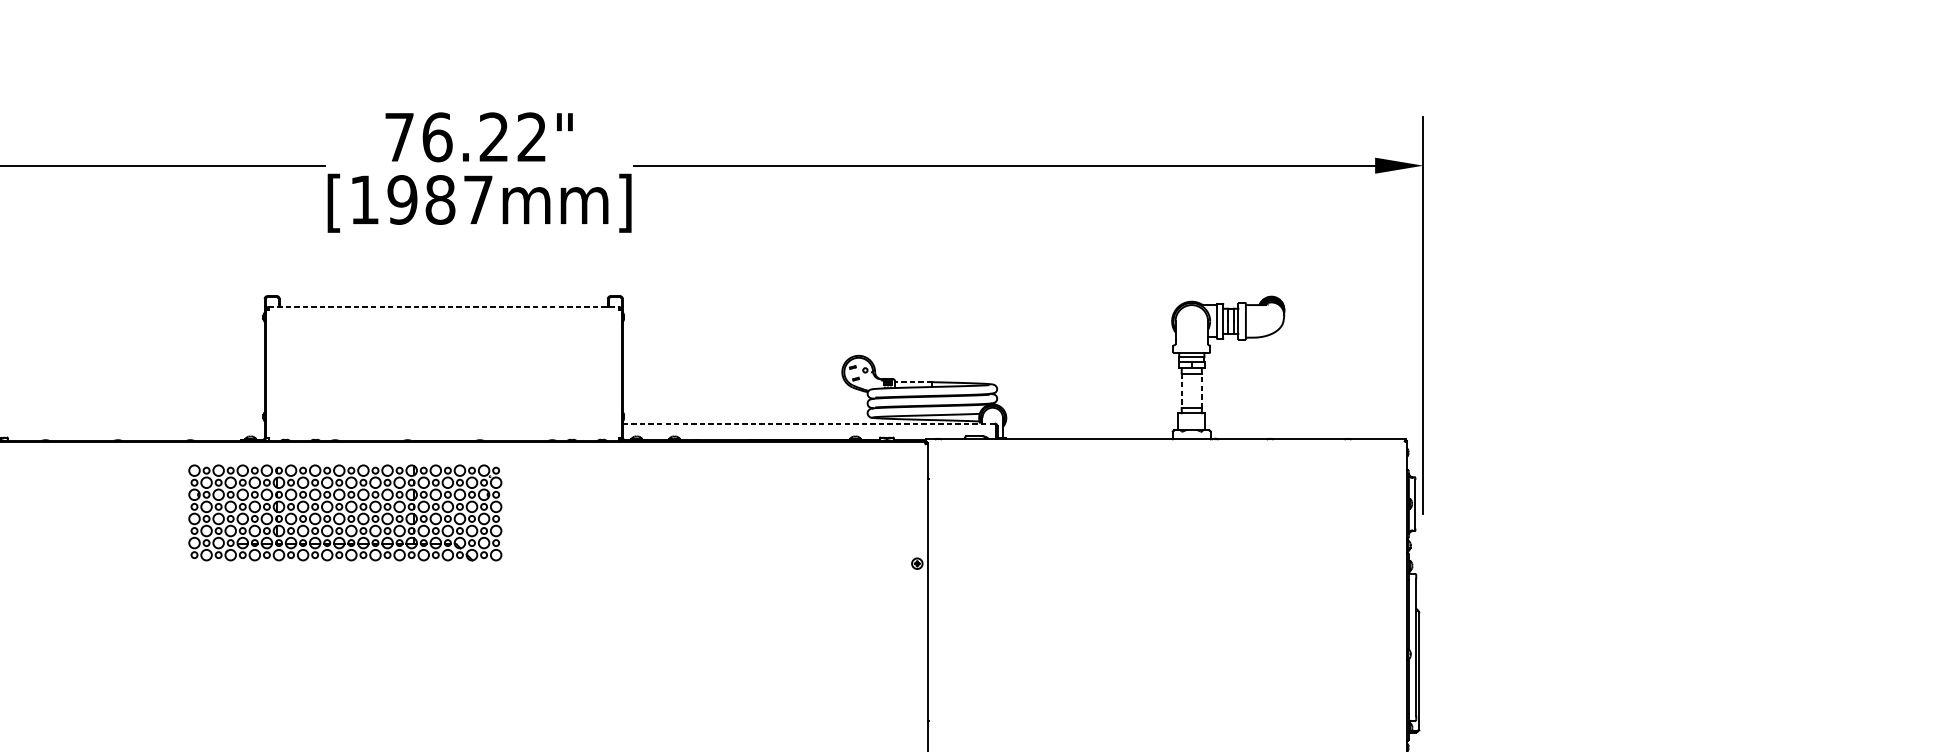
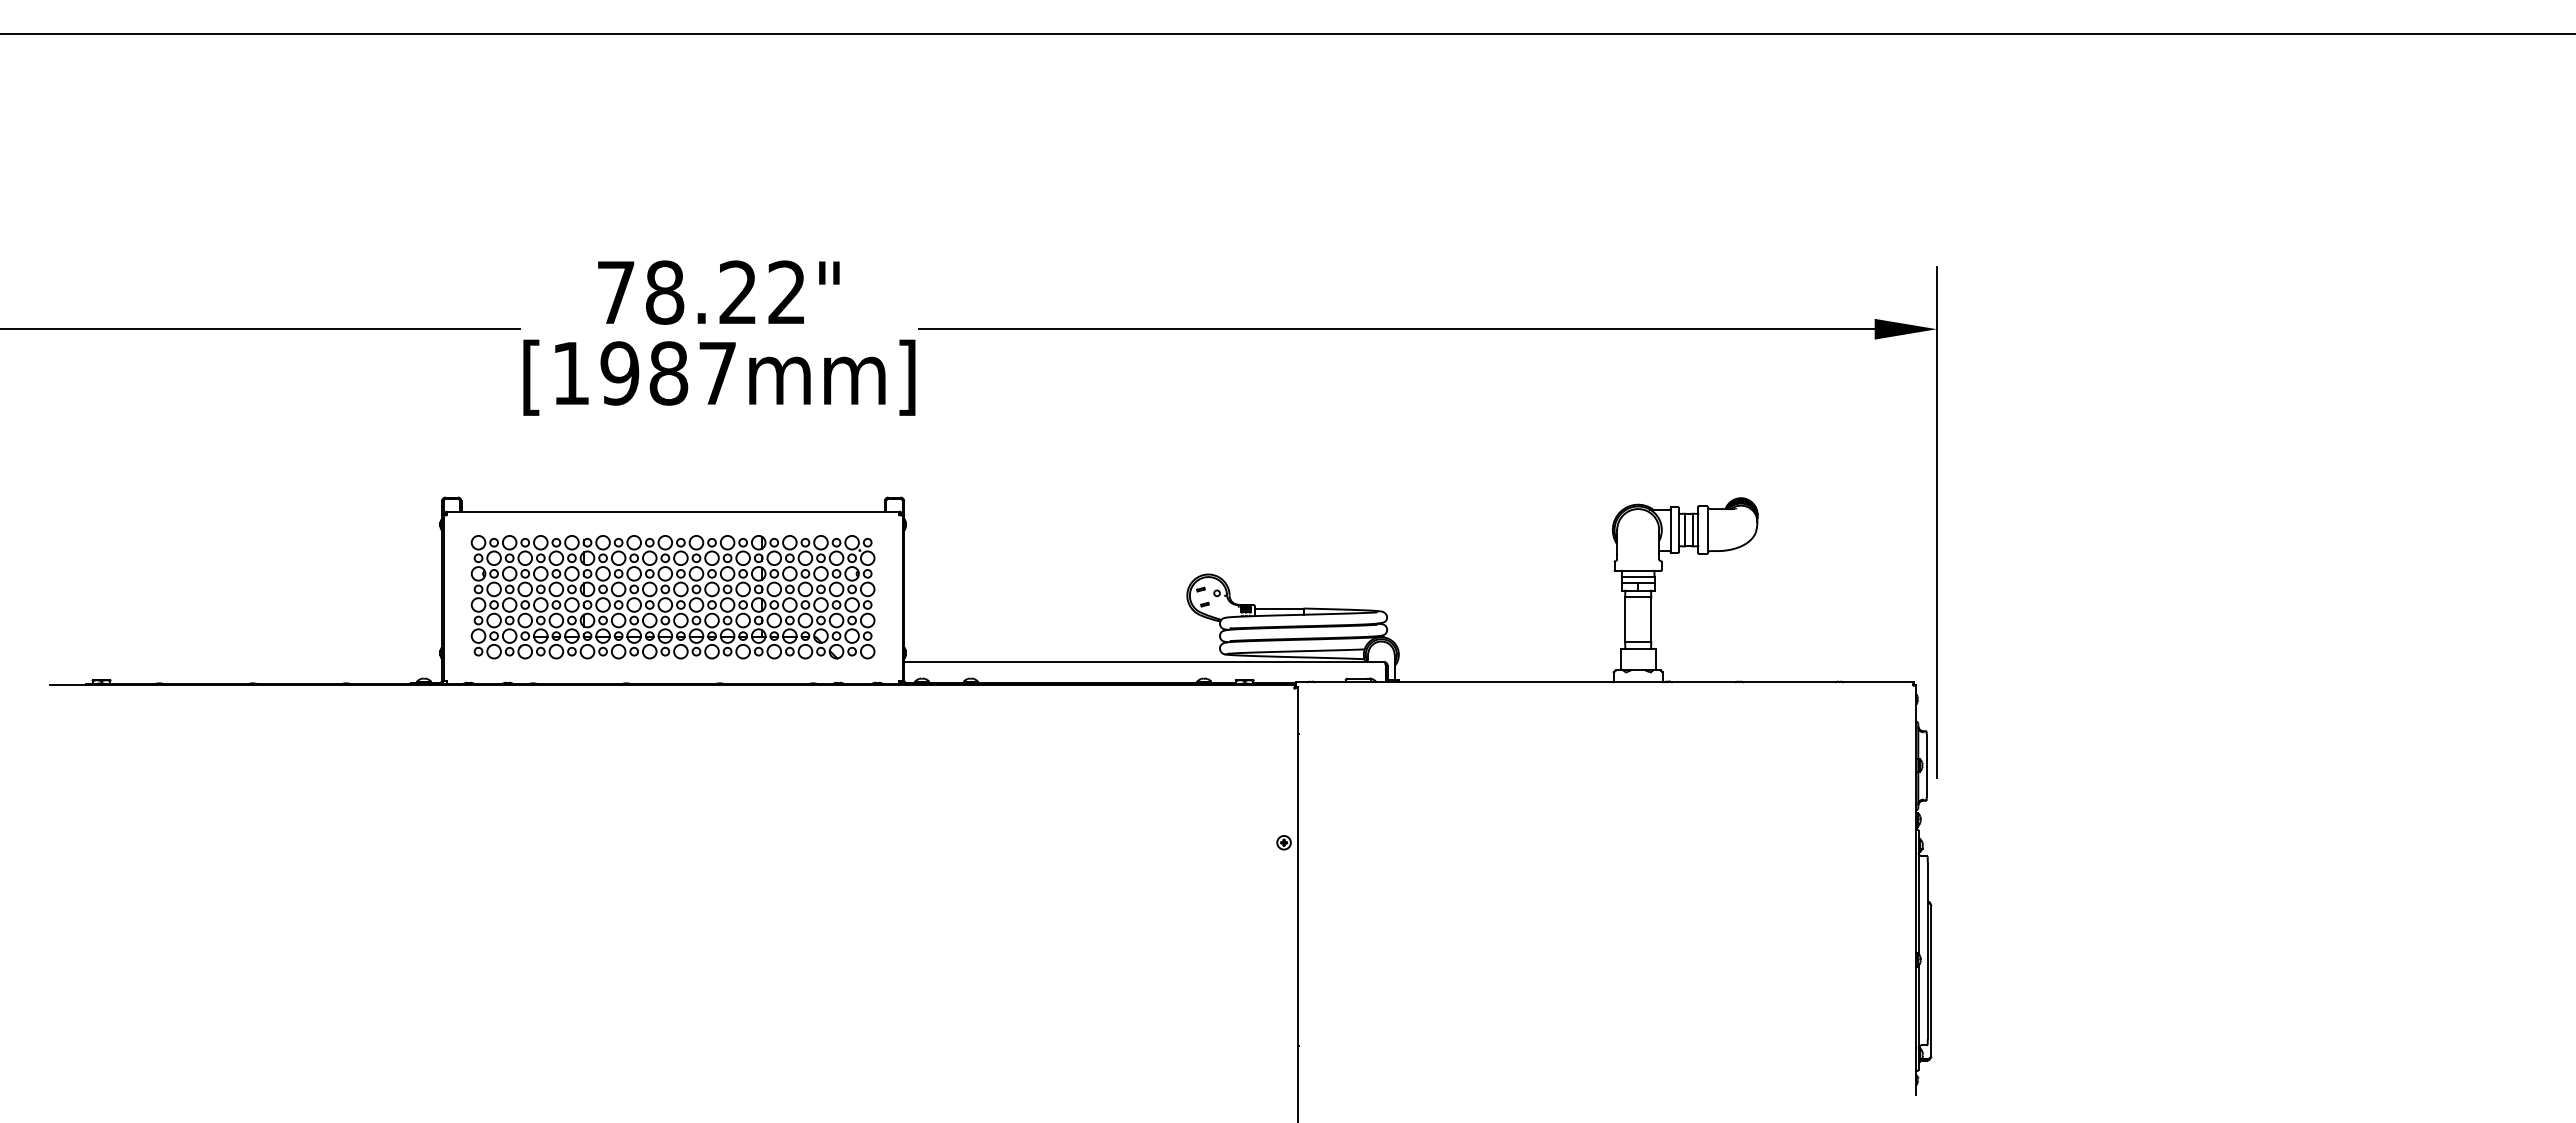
text: (437, 137) -> (665, 292), 76.22" -> 78.22"
line: (444, 306) -> (673, 511), dashed -> solid
line: (912, 382) -> (1278, 608), dashed -> solid
line: (1202, 390) -> (1651, 619), dashed -> solid
line: (1181, 391) -> (1625, 620), dashed -> solid
line: (809, 423) -> (1144, 661), dashed -> solid
part: (344, 513) -> (672, 597), moved

